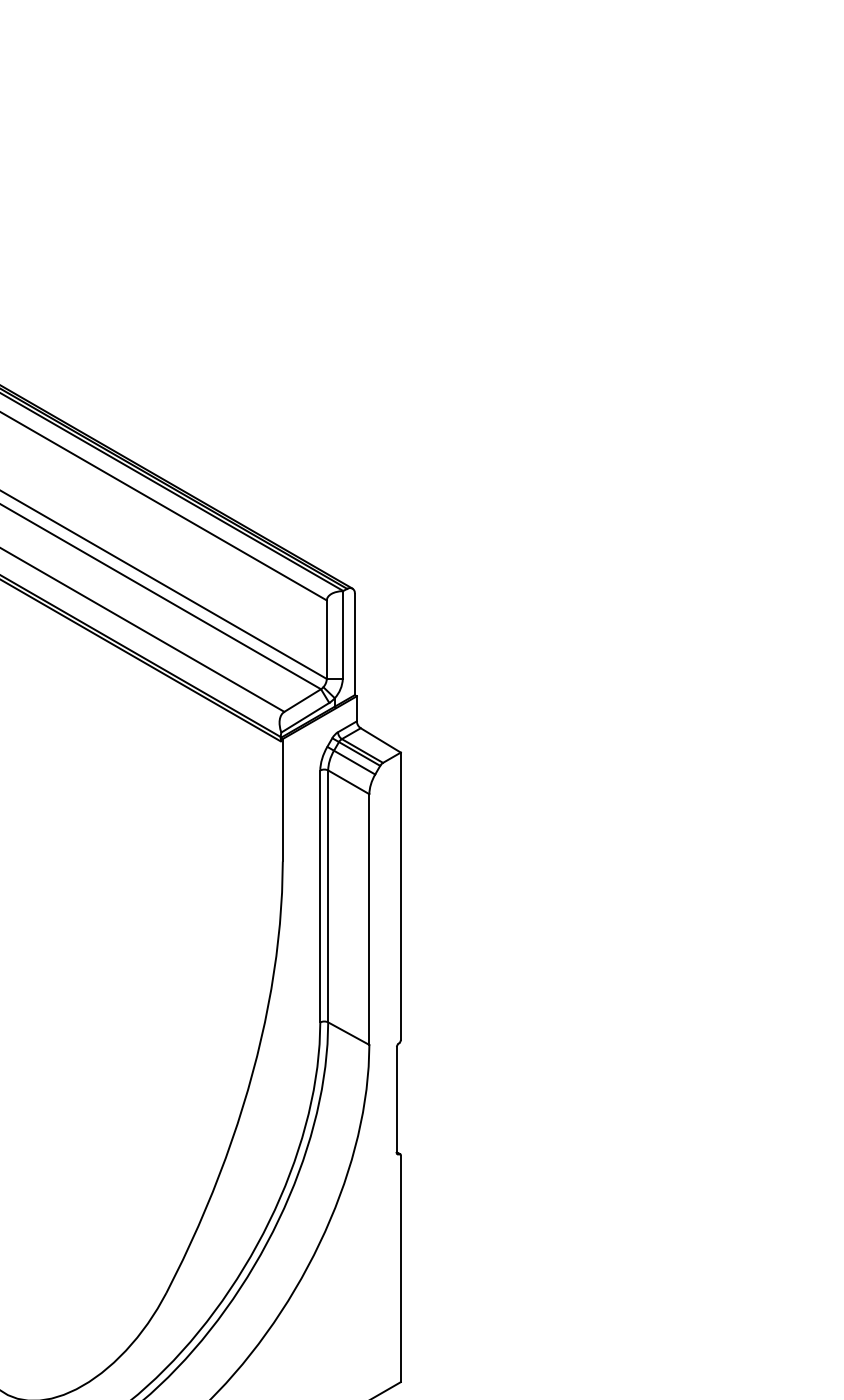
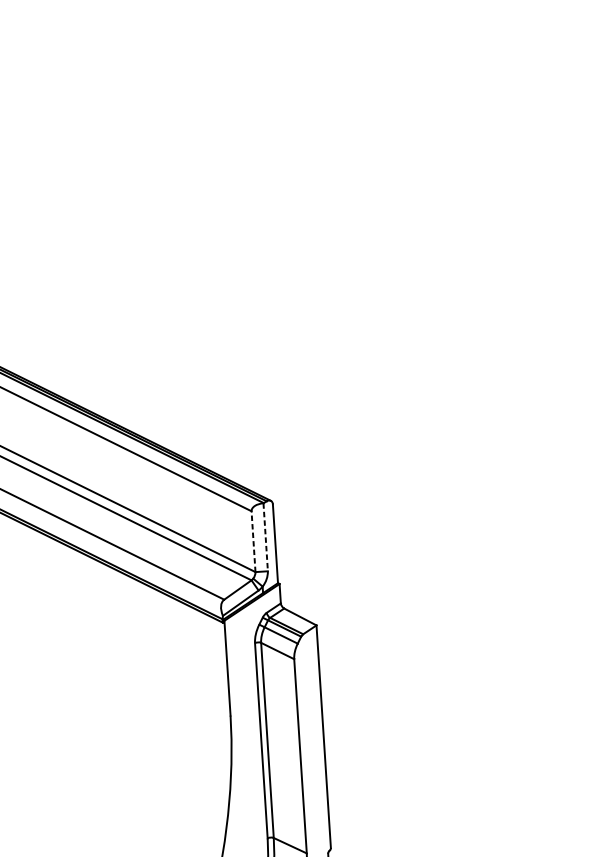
line: (342, 635) -> (265, 537), solid -> dashed
line: (326, 639) -> (253, 541), solid -> dashed

